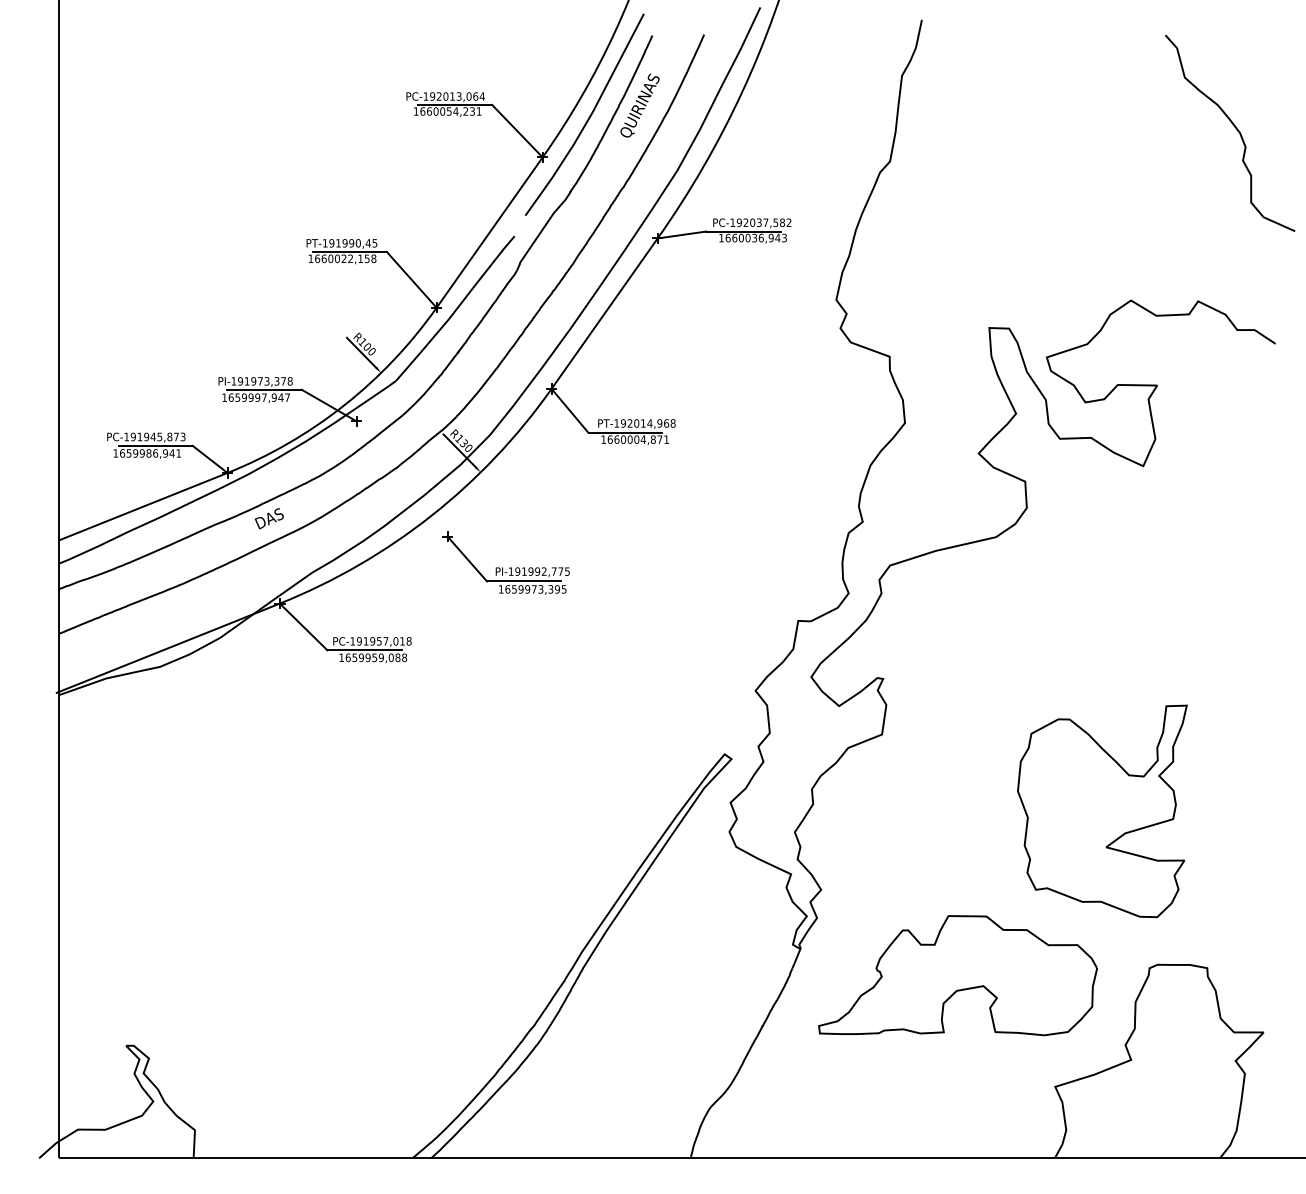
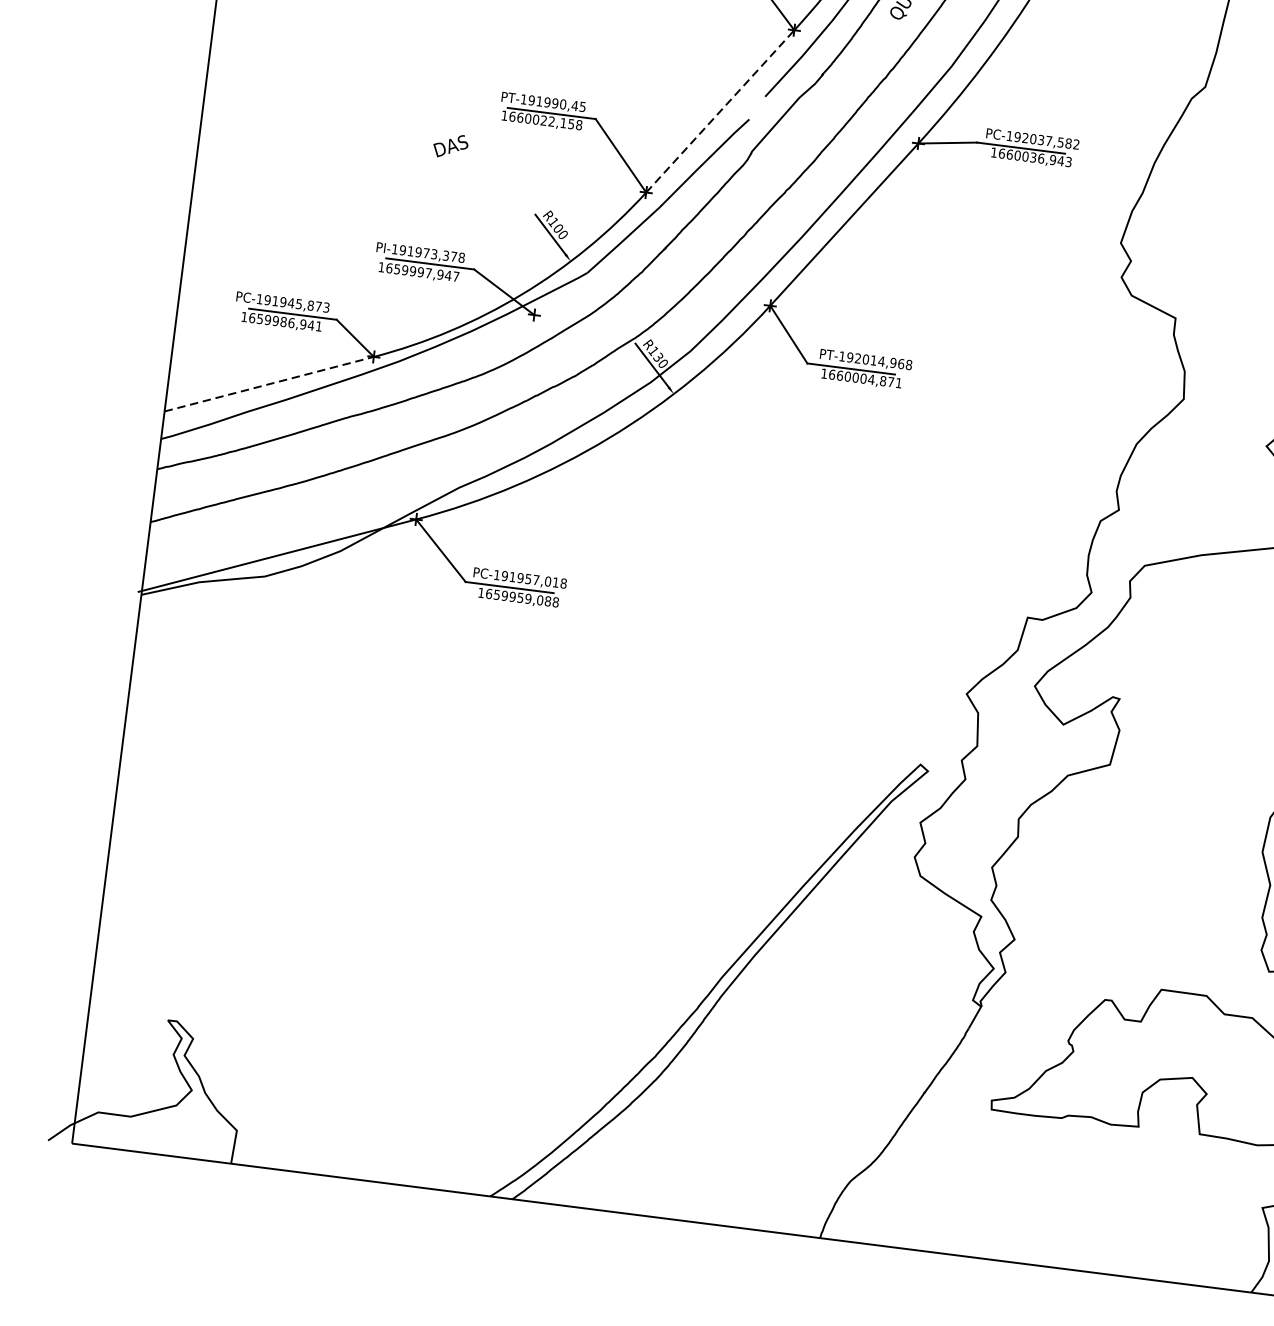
line: (489, 232) -> (720, 111), solid -> dashed
line: (143, 506) -> (269, 384), solid -> dashed
text: (268, 518) -> (449, 145), moved
part: (505, 562) -> (689, 504), removed

